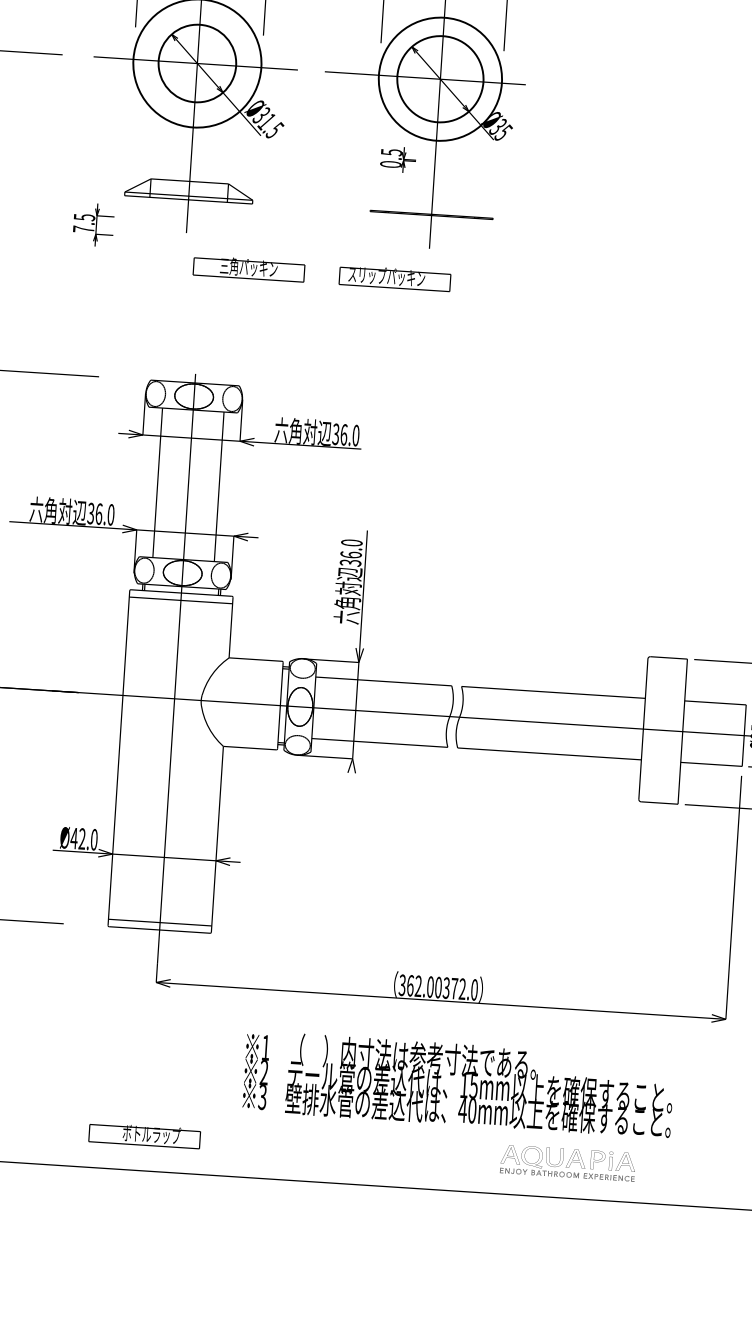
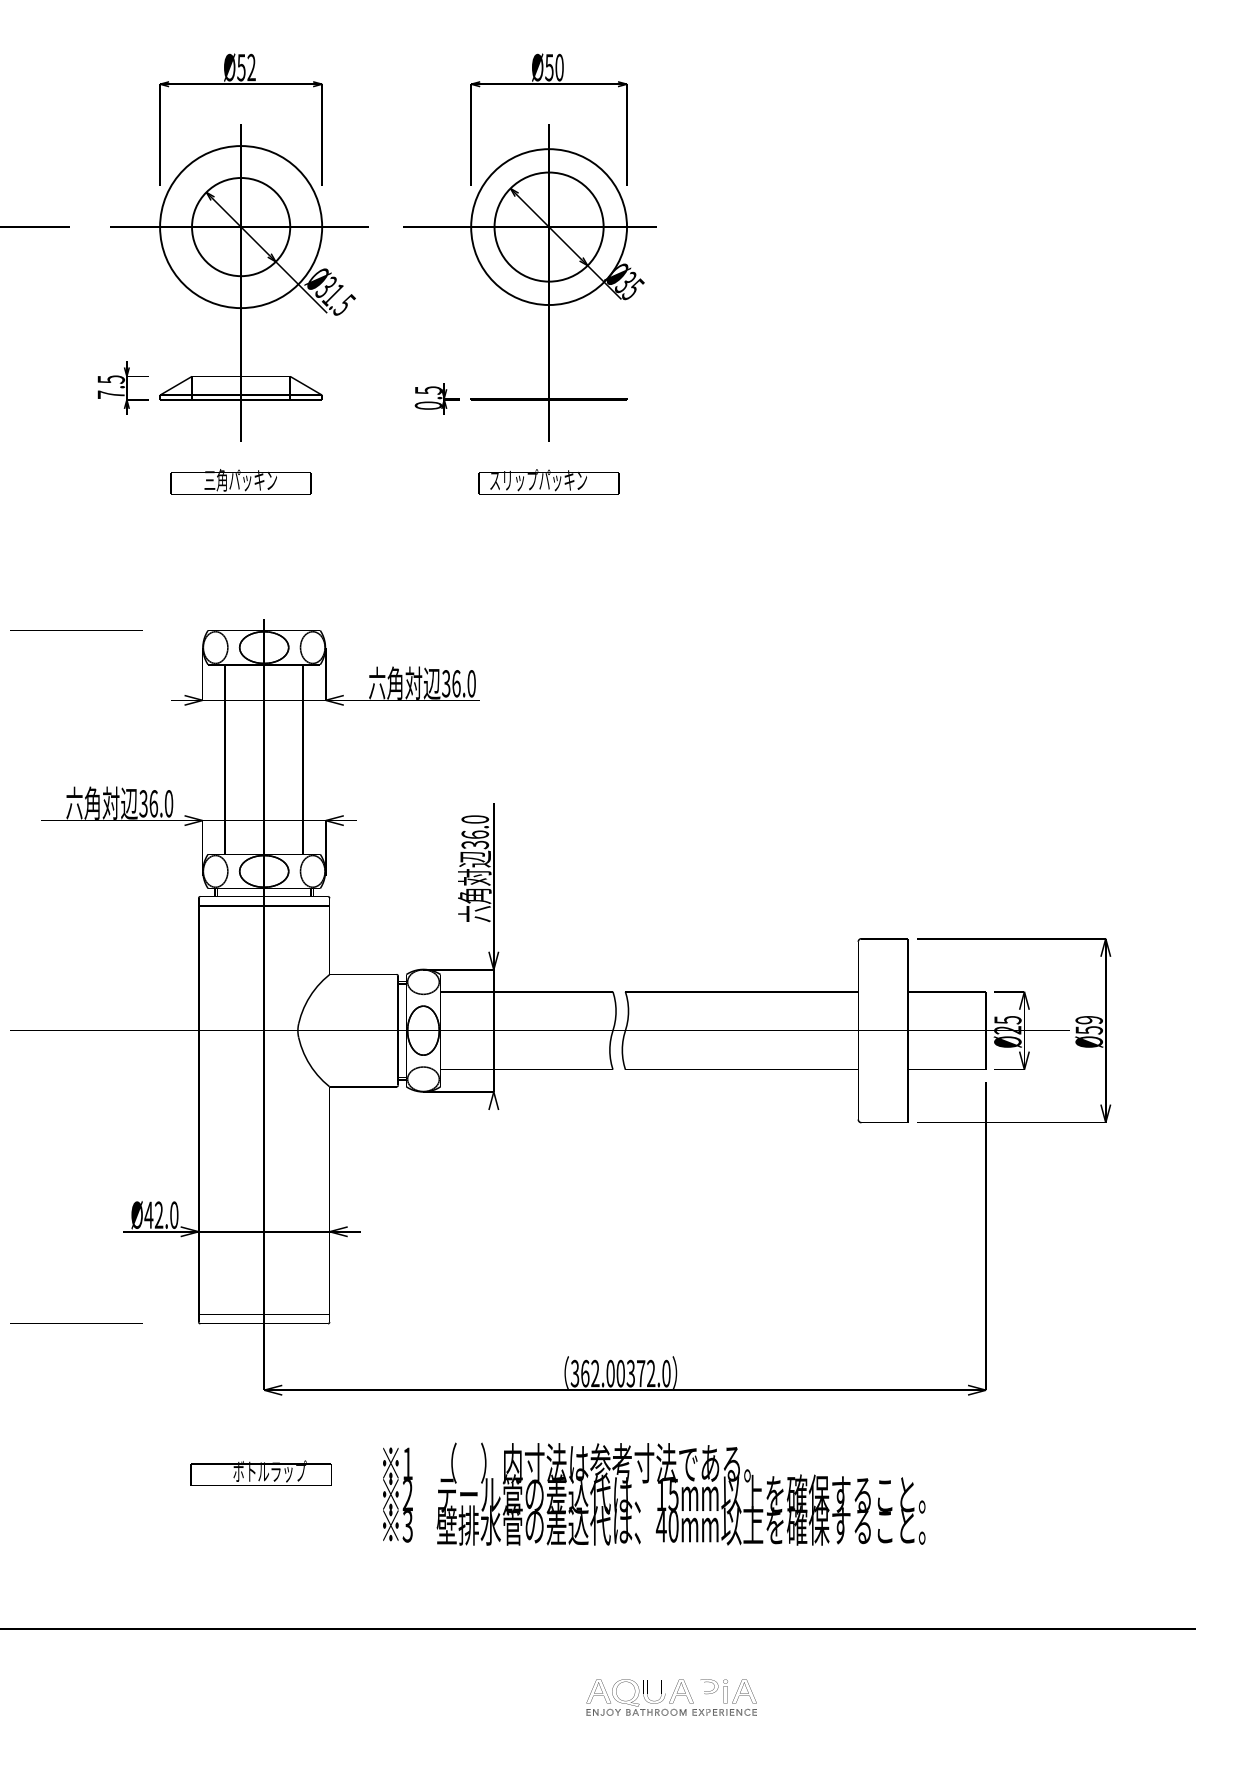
text: (397, 159) -> (436, 398), moved
text: (93, 224) -> (122, 387), moved
text: (248, 268) -> (240, 481), moved
text: (394, 277) -> (548, 481), moved
text: (144, 1134) -> (260, 1472), moved
part: (567, 1163) -> (671, 1697), moved

